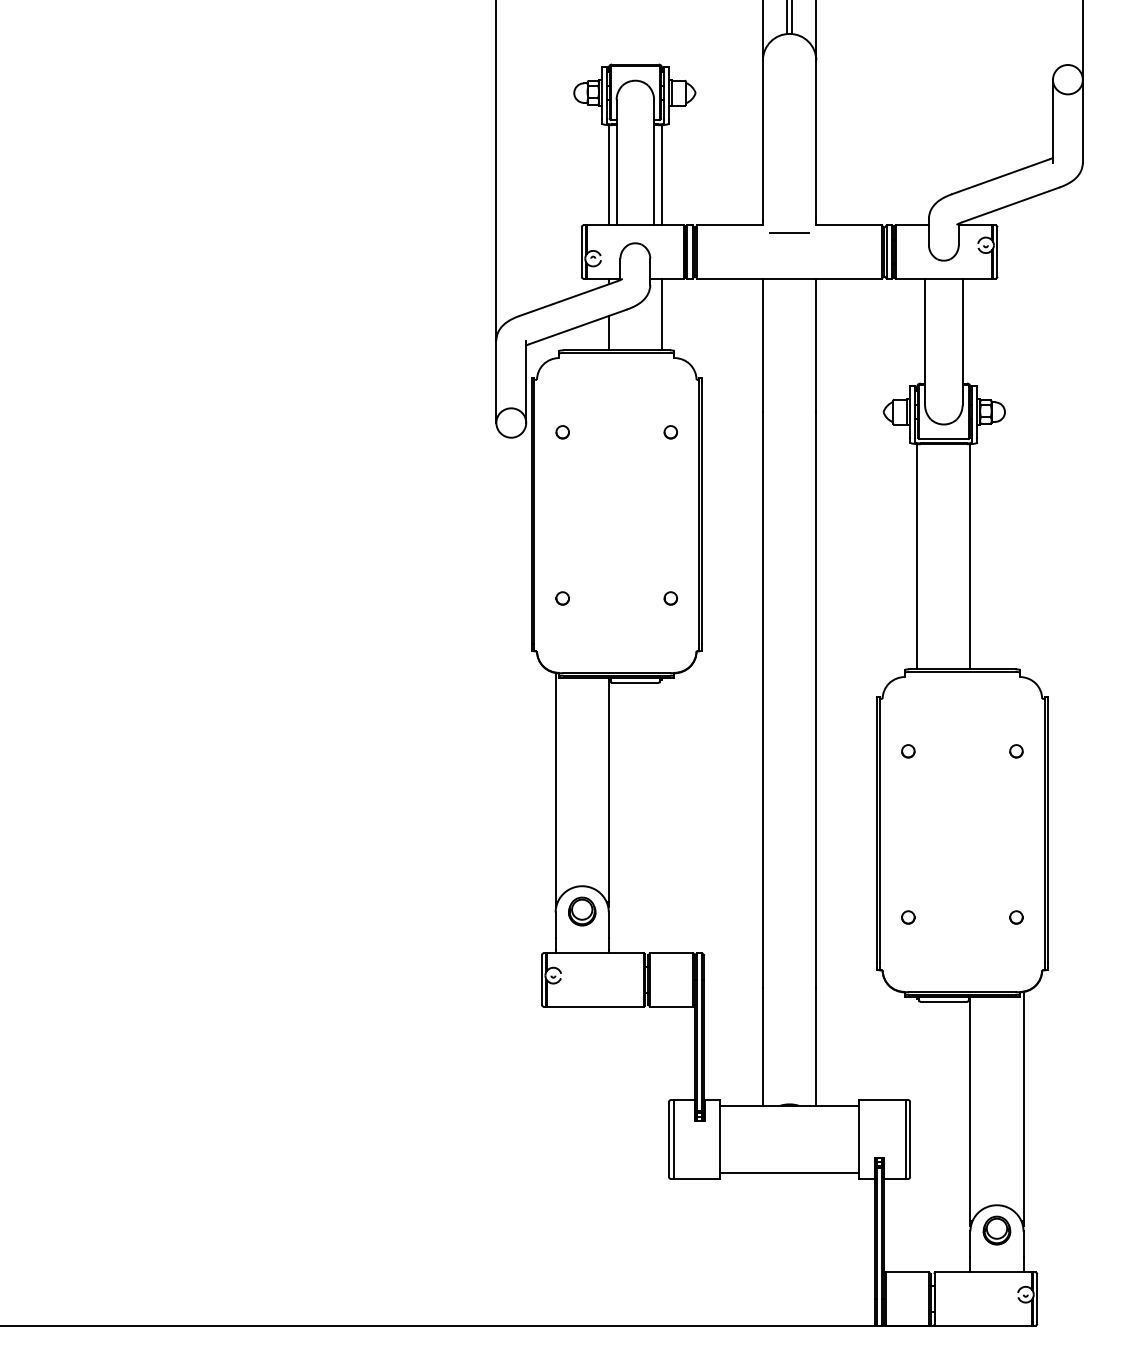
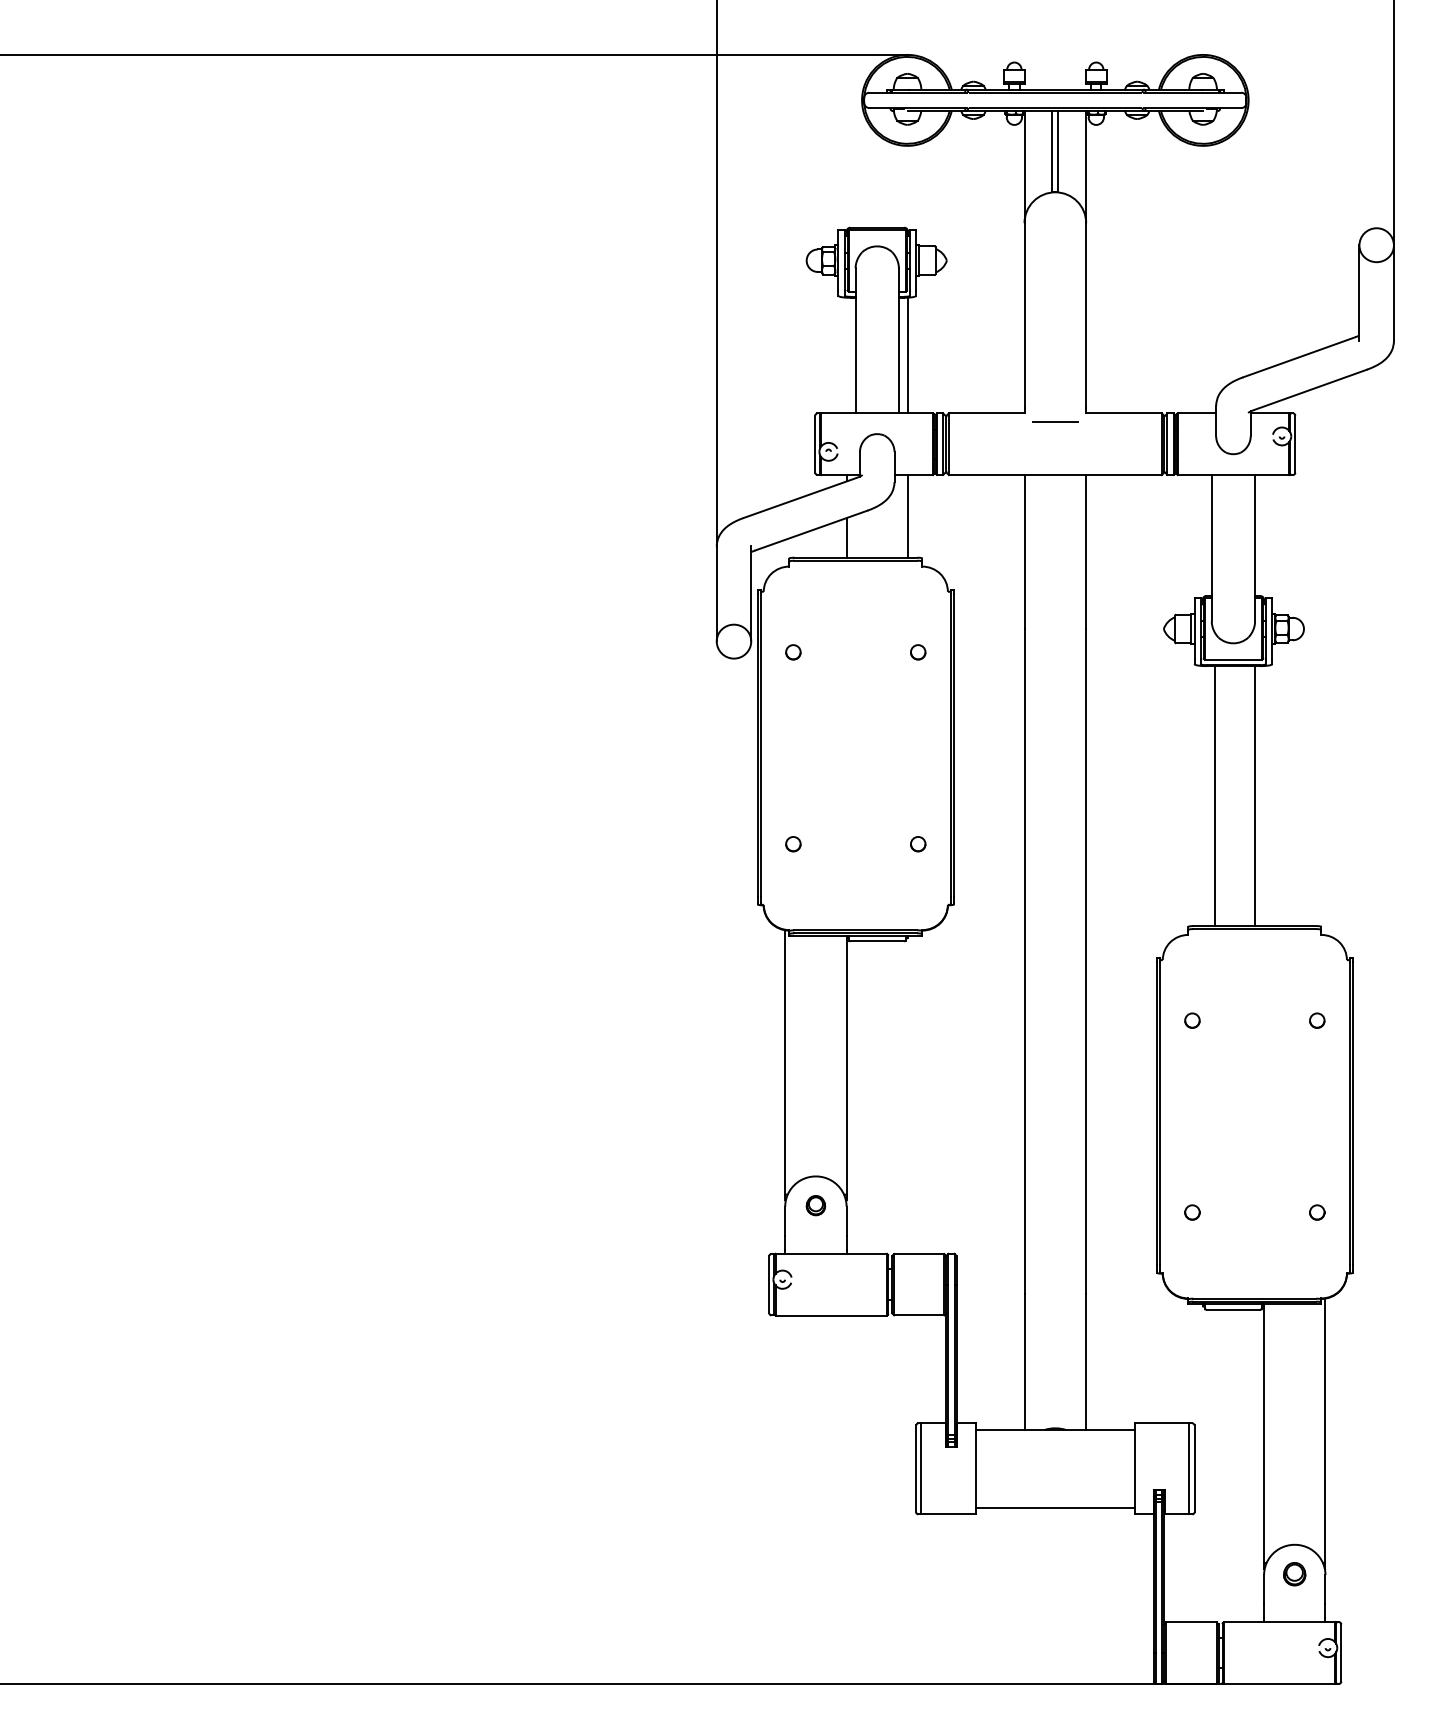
line: (608, 175) -> (846, 355), removed
line: (917, 557) -> (1254, 796), moved
line: (970, 557) -> (1215, 796), moved
part: (581, 911) -> (815, 1205), size x0.6
part: (996, 1230) -> (1294, 1574), size x0.7

